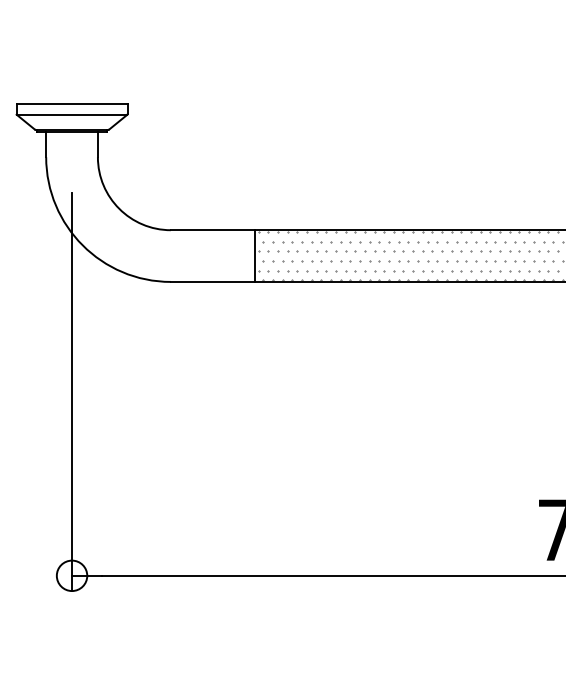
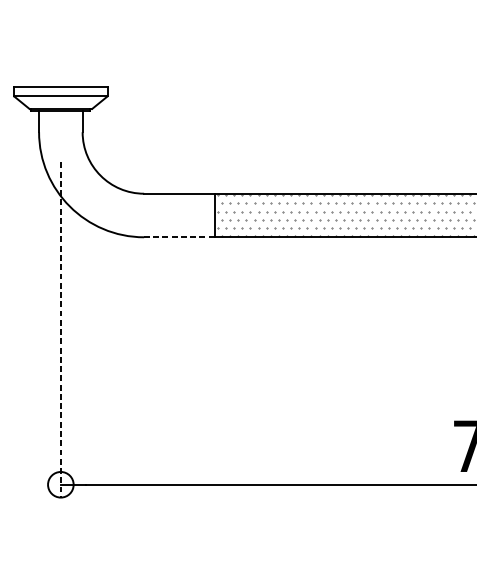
line: (212, 281) -> (179, 236), solid -> dashed
line: (72, 392) -> (61, 330), solid -> dashed

